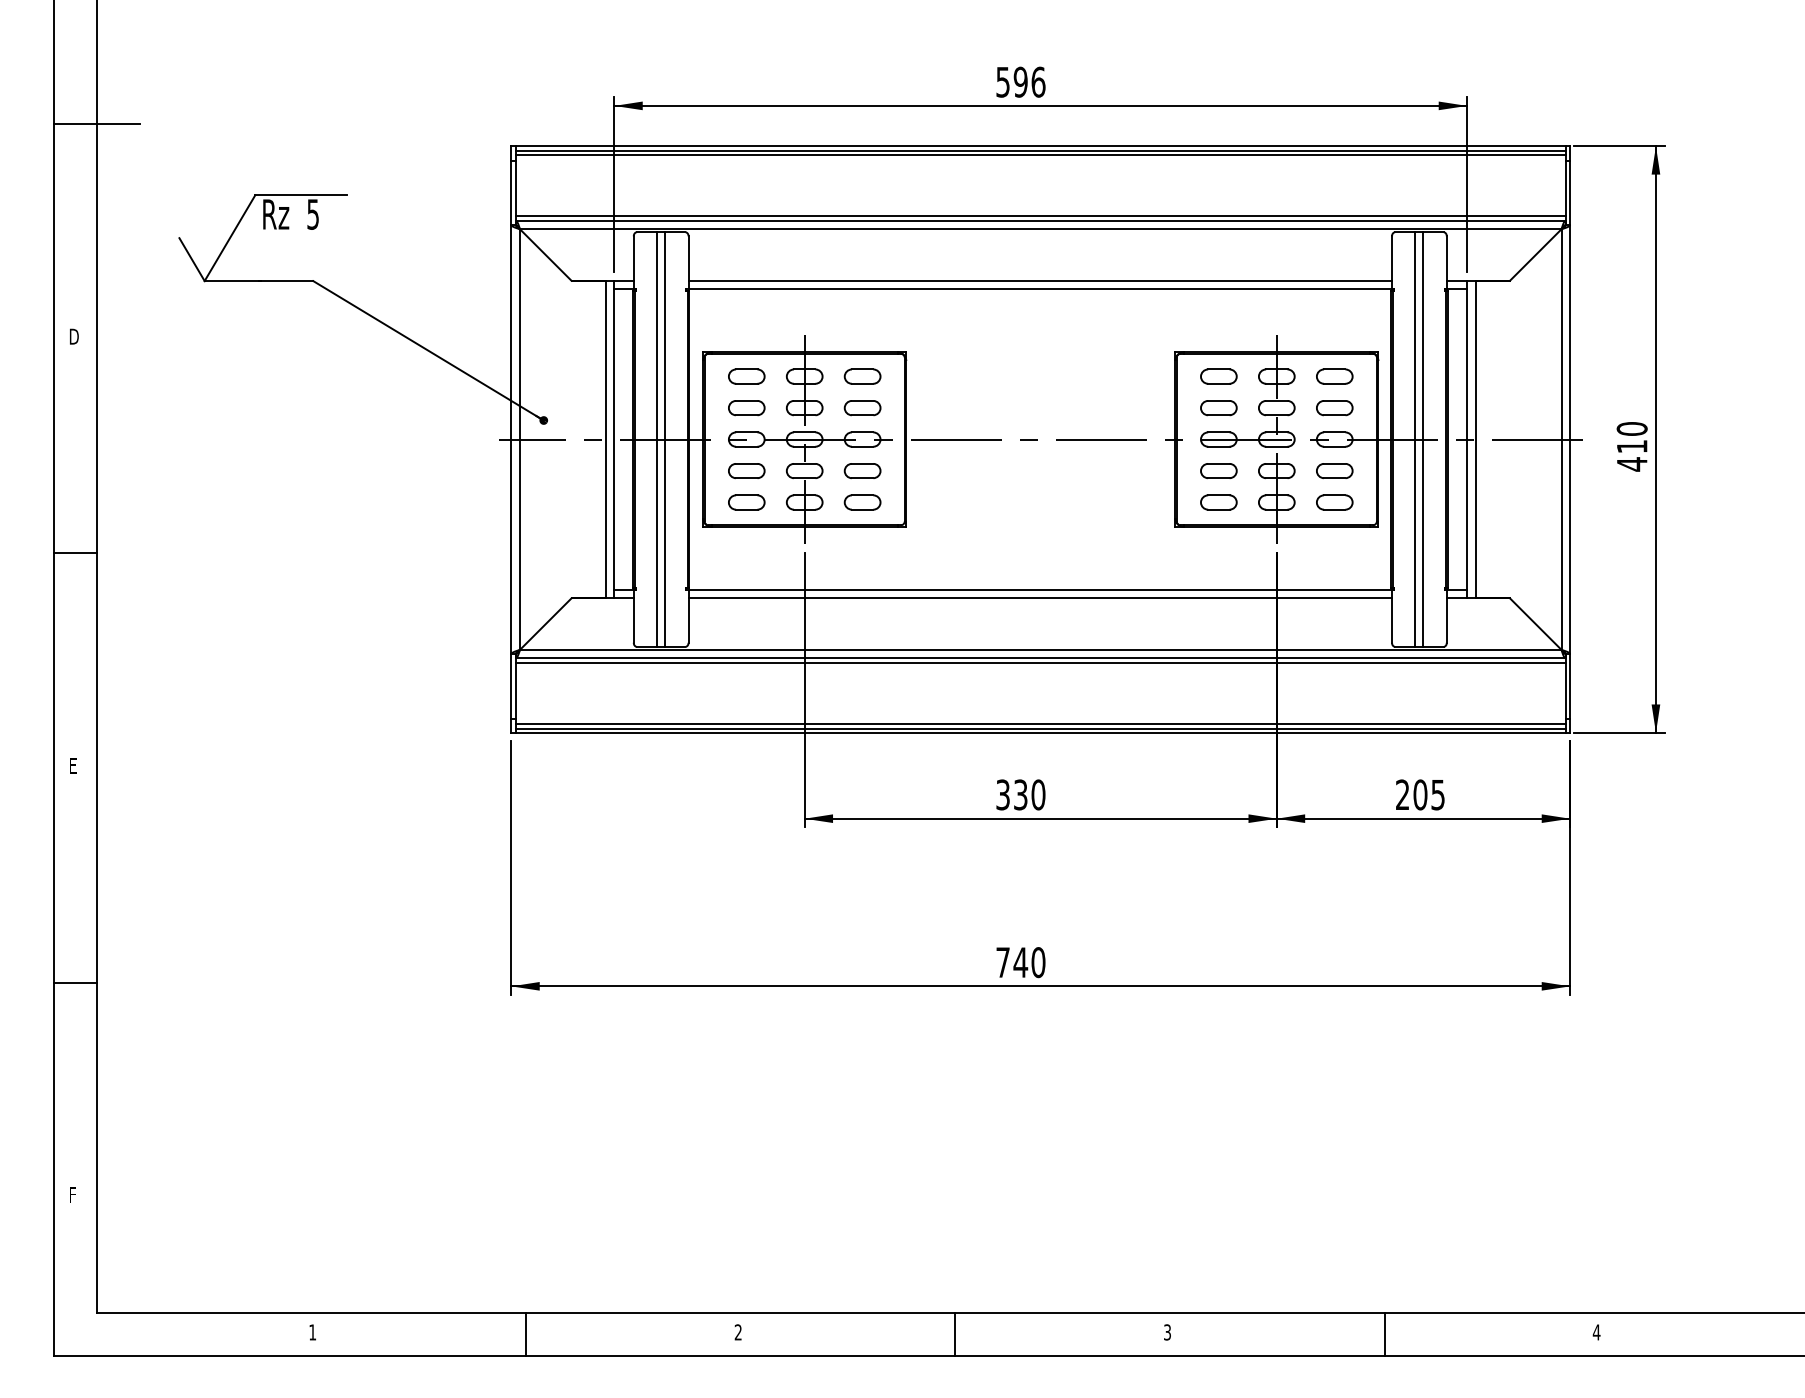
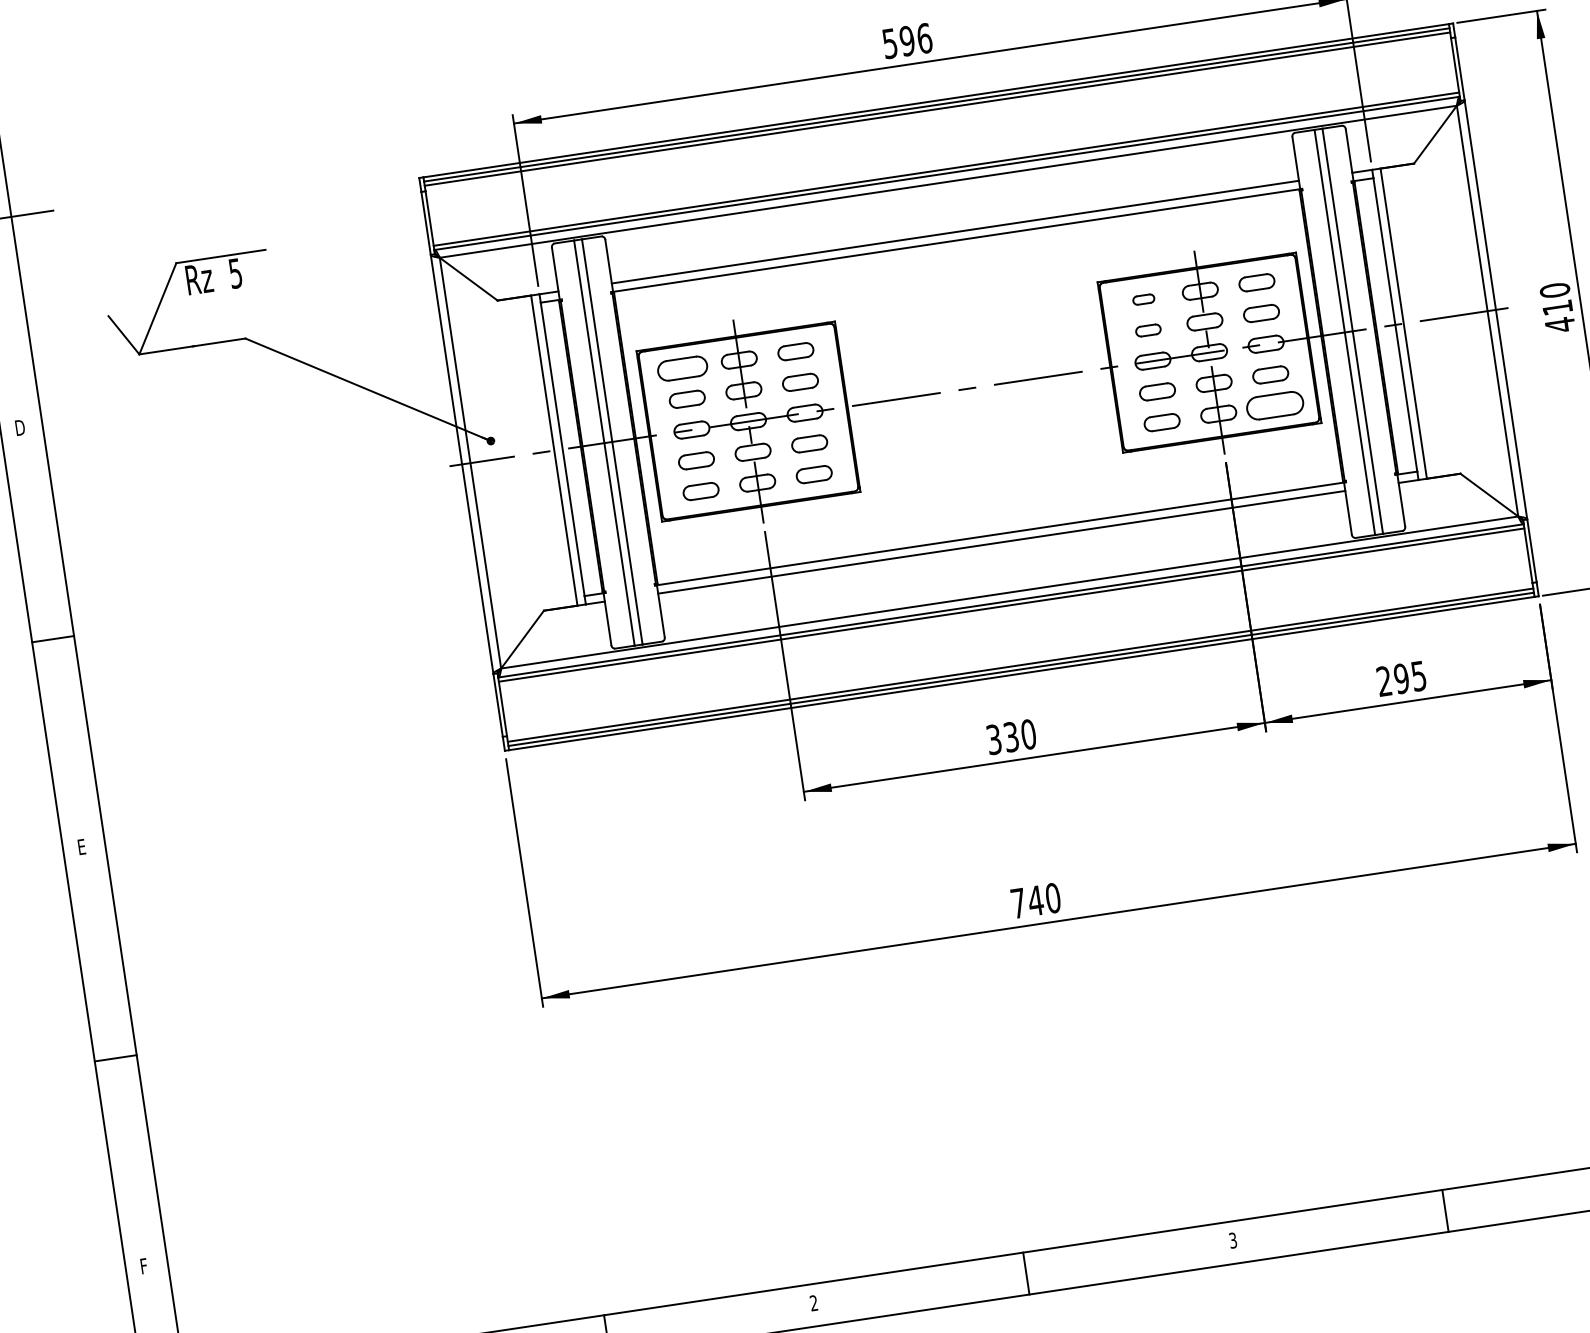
part: (746, 376) -> (682, 368), size x1.4
part: (1218, 376) -> (1143, 299), size x0.6
part: (1218, 408) -> (1148, 330), size x0.7
part: (1334, 502) -> (1275, 405), size x1.6
text: (1420, 794) -> (1401, 678), 205 -> 295

